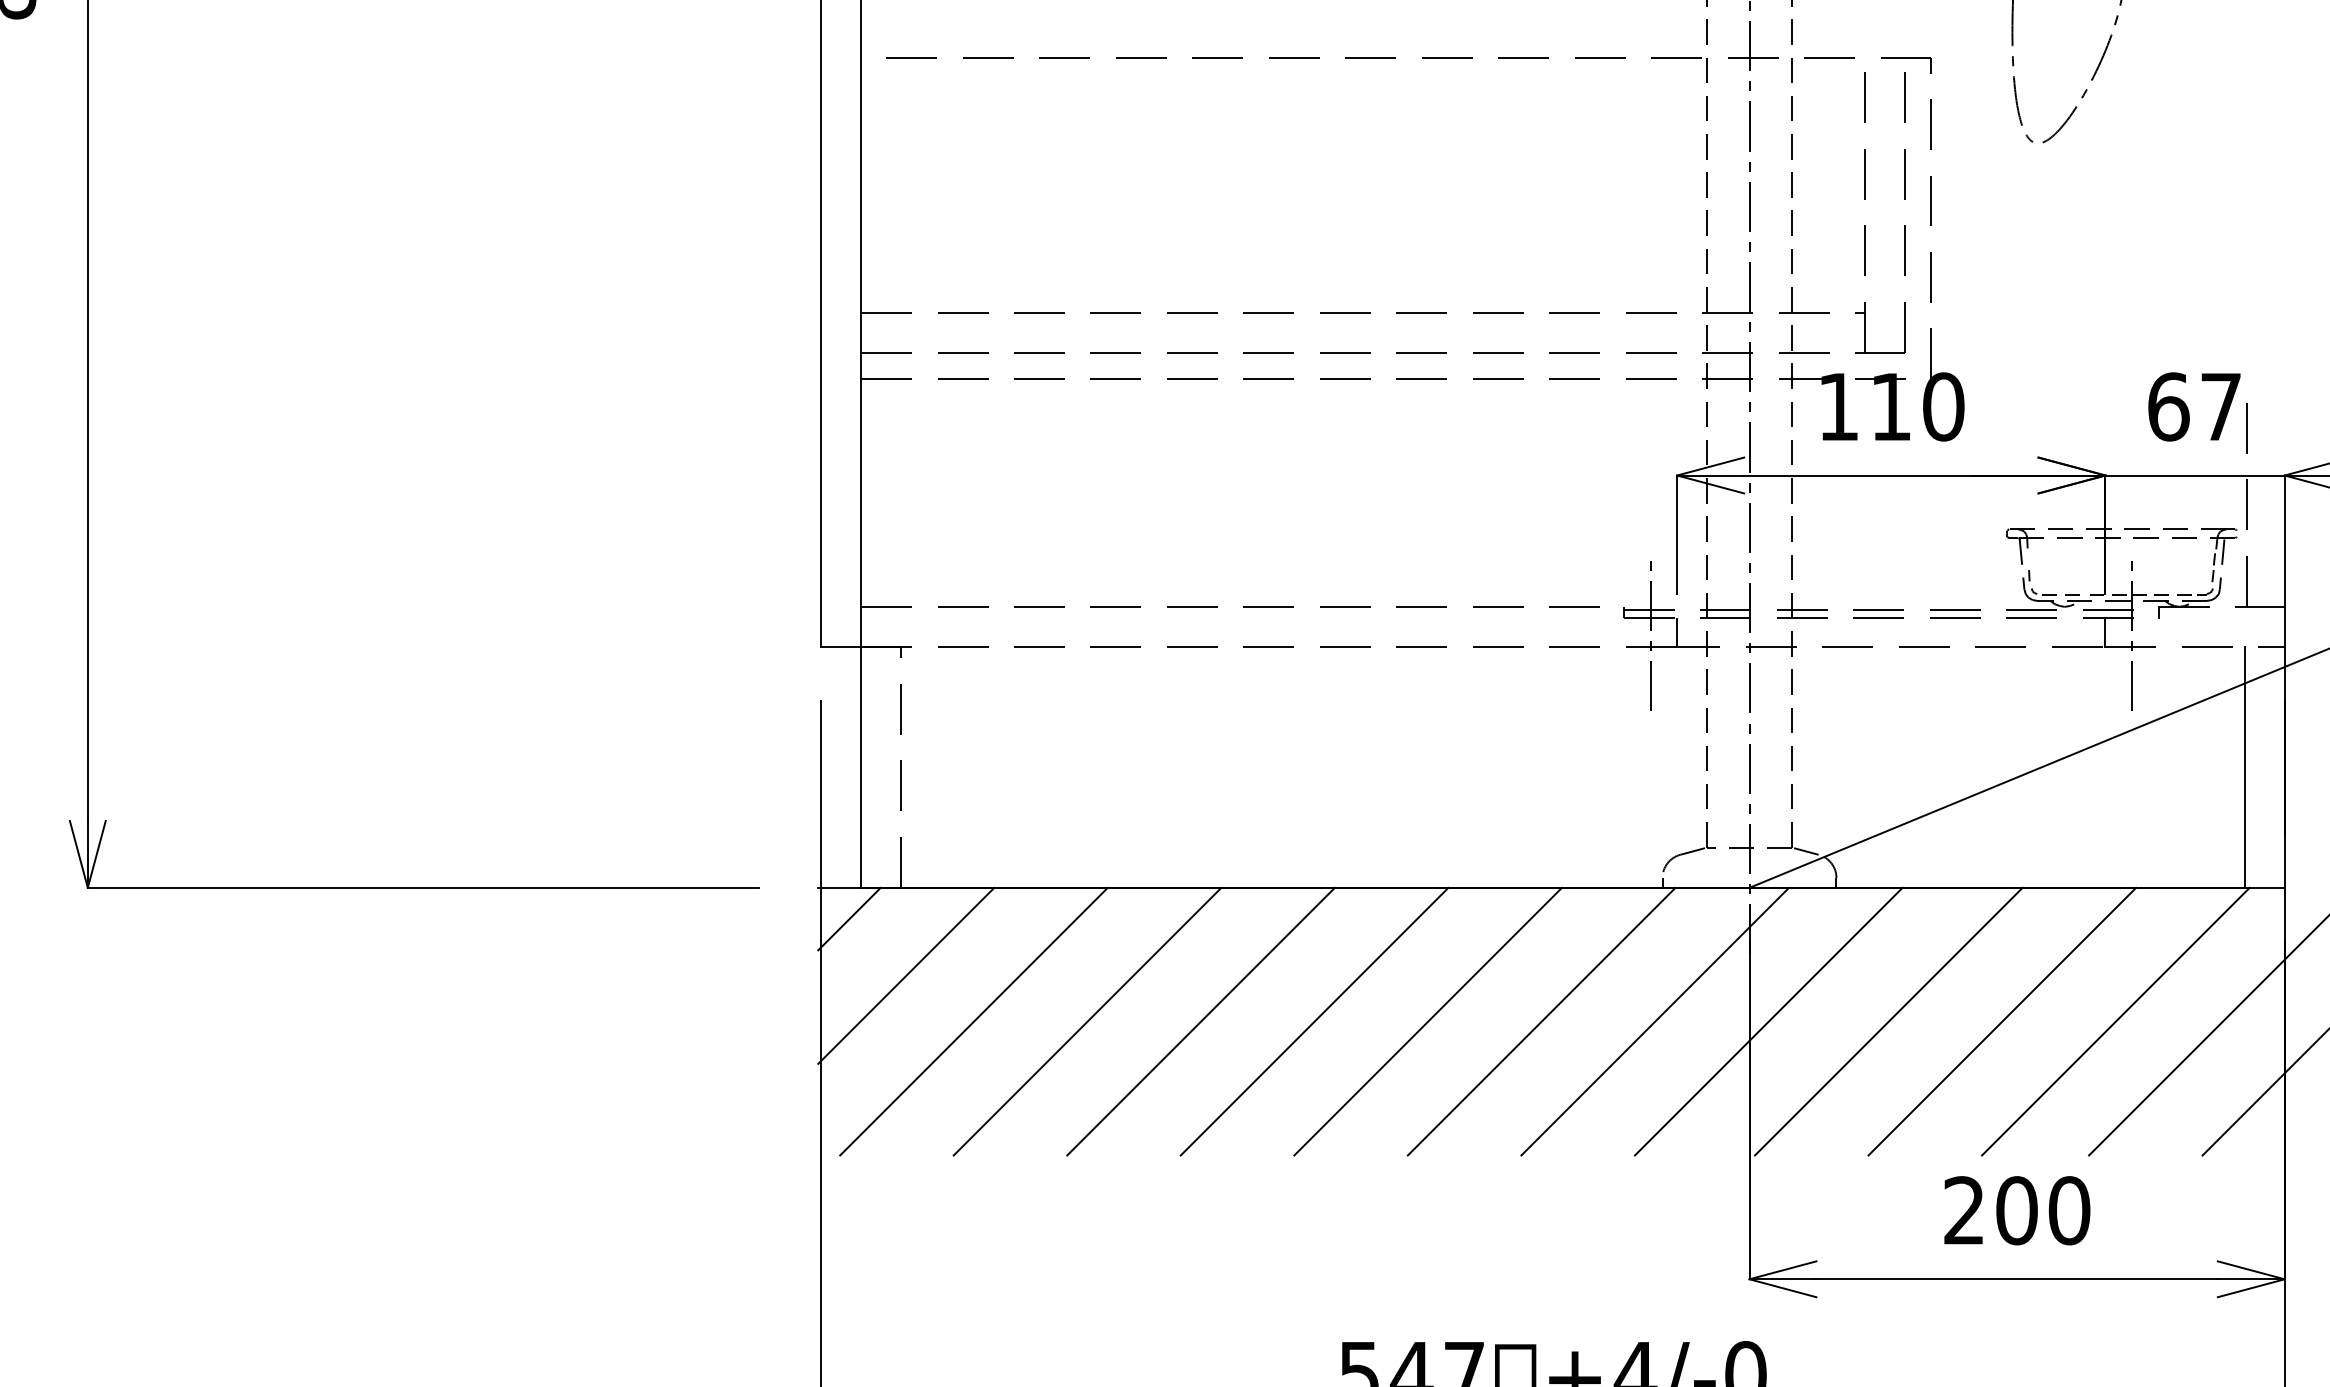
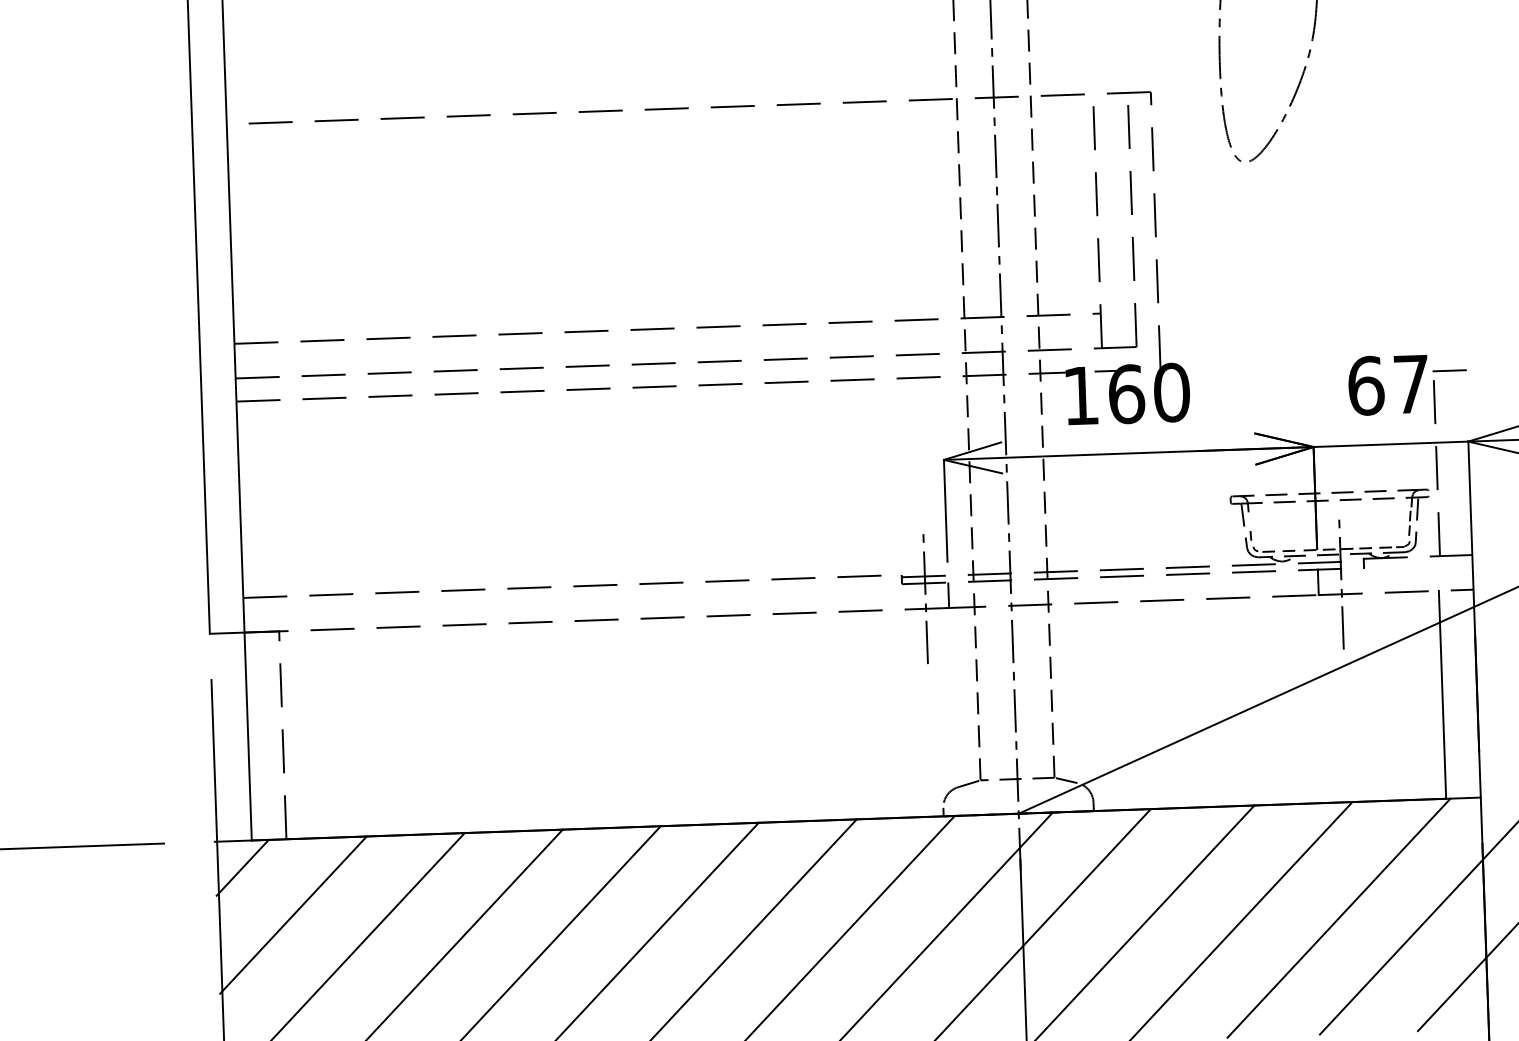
line: (2265, 392) -> (1449, 370), added
text: (1891, 406) -> (1126, 393), 110 -> 160

